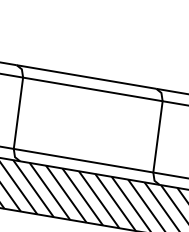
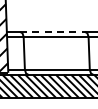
line: (87, 76) -> (52, 31), solid -> dashed

